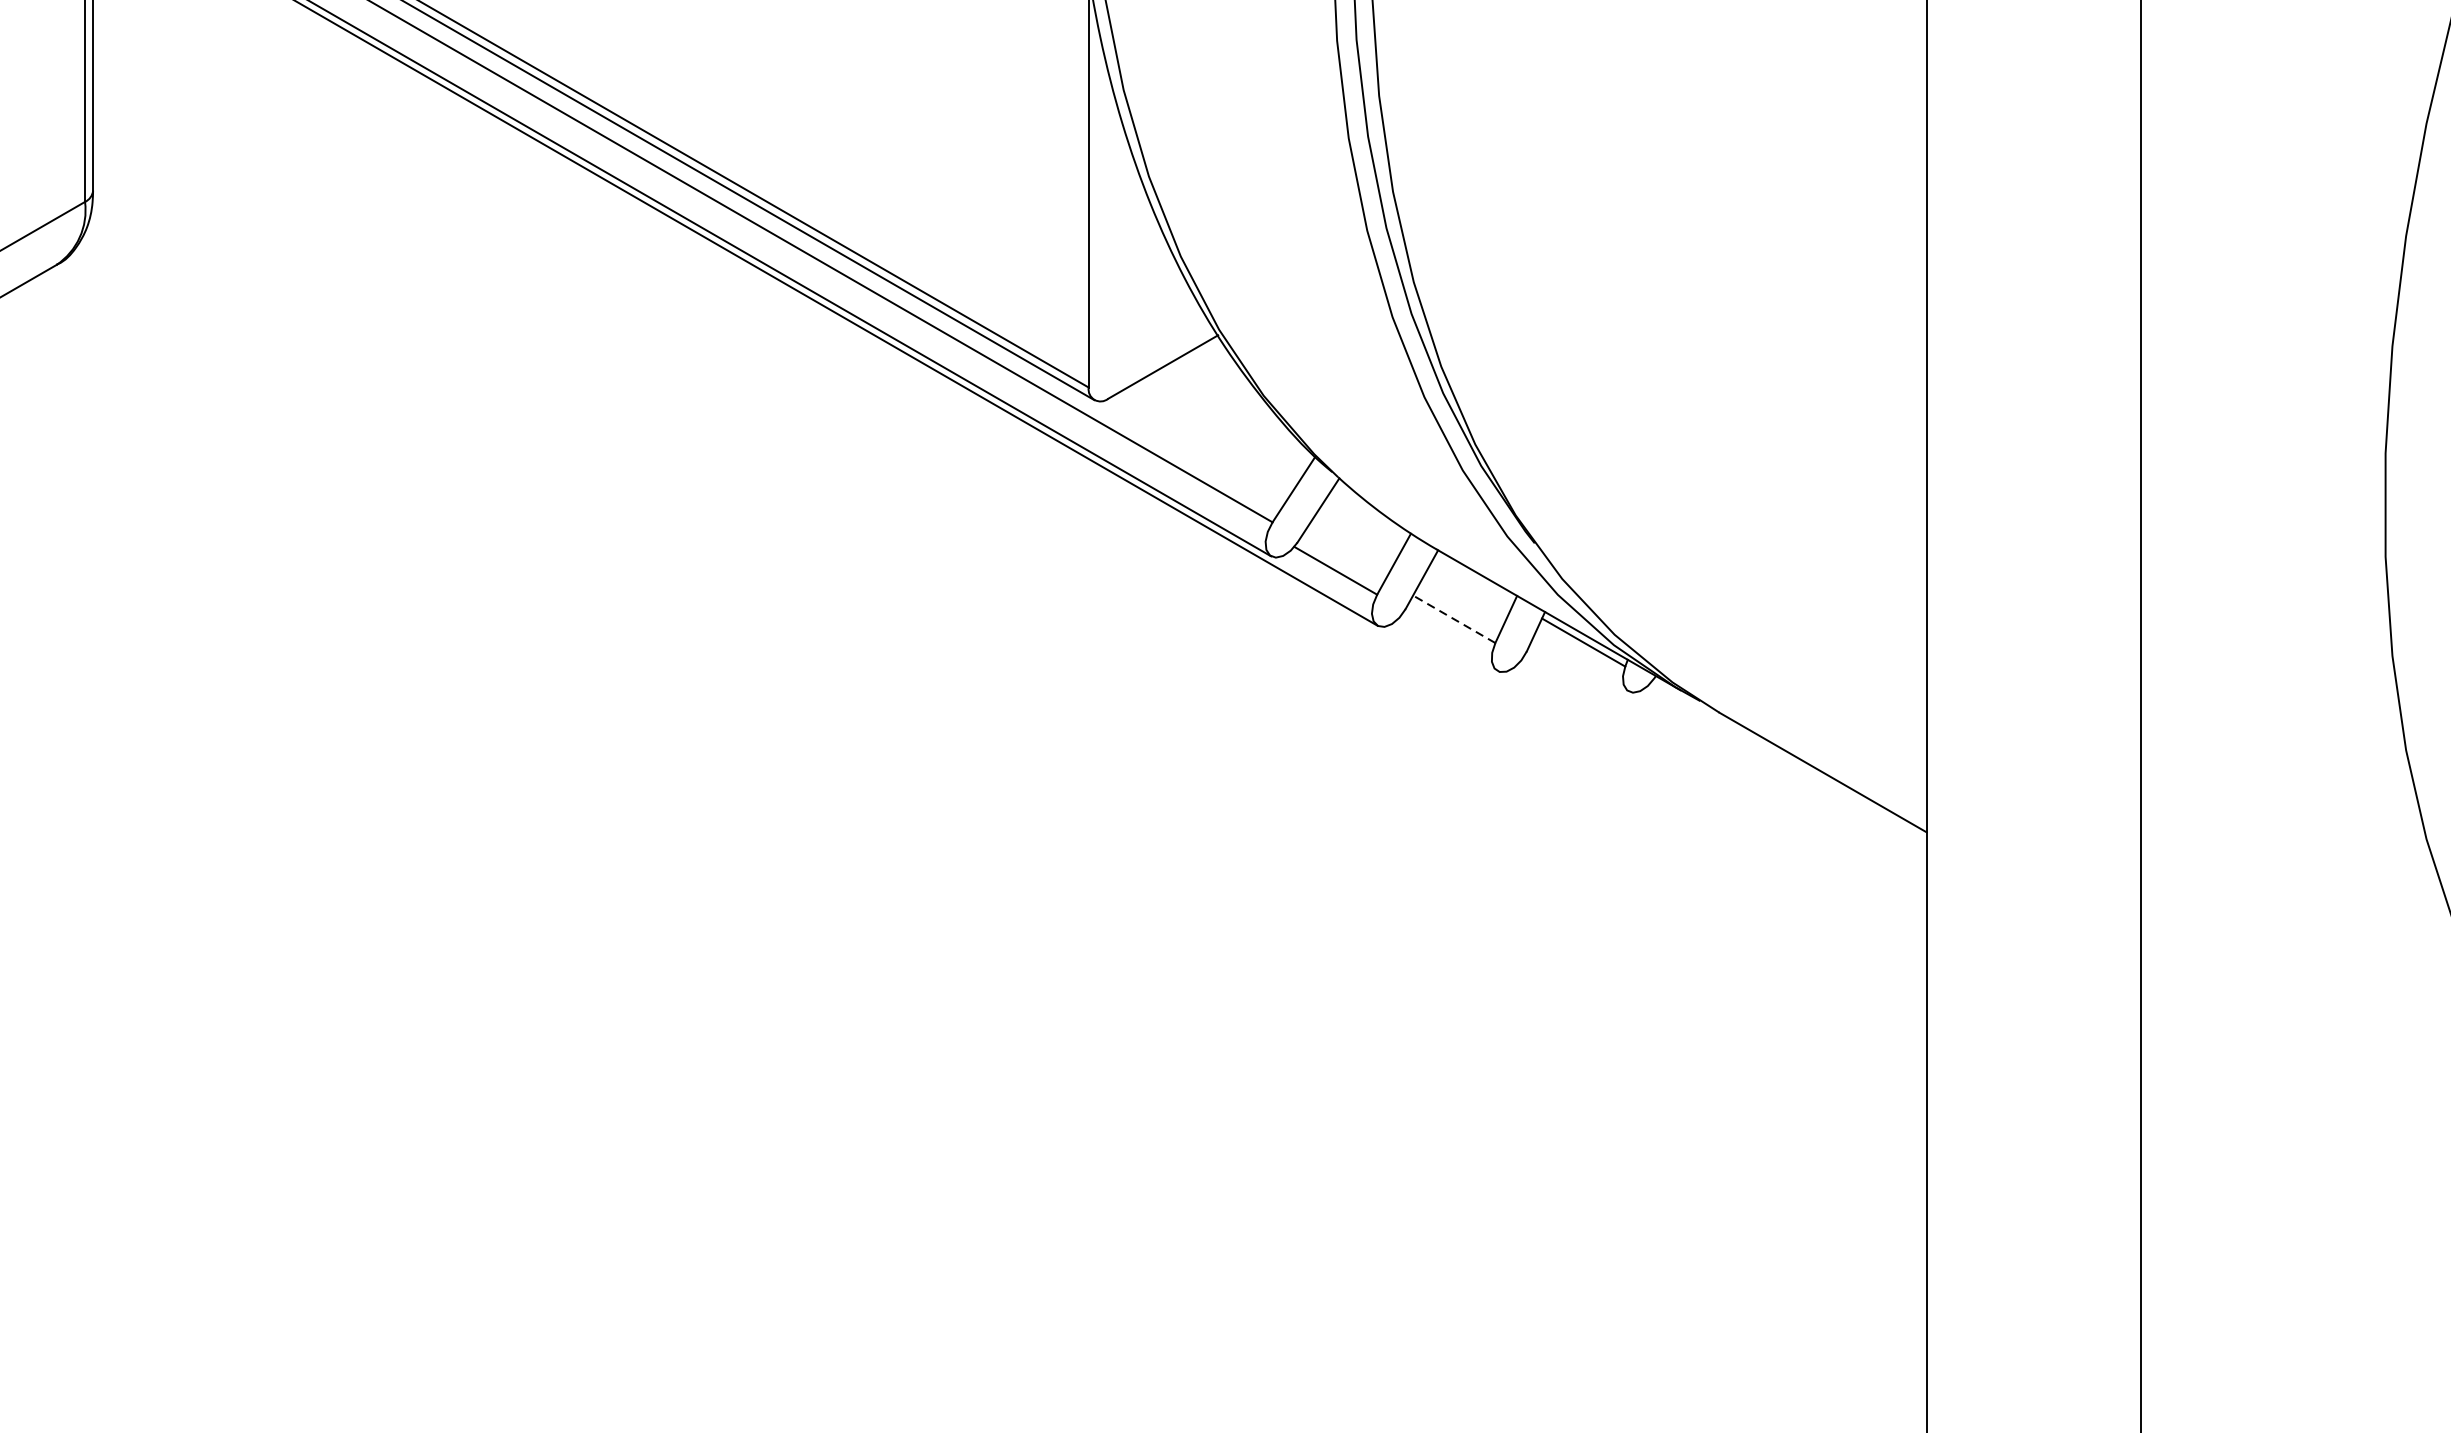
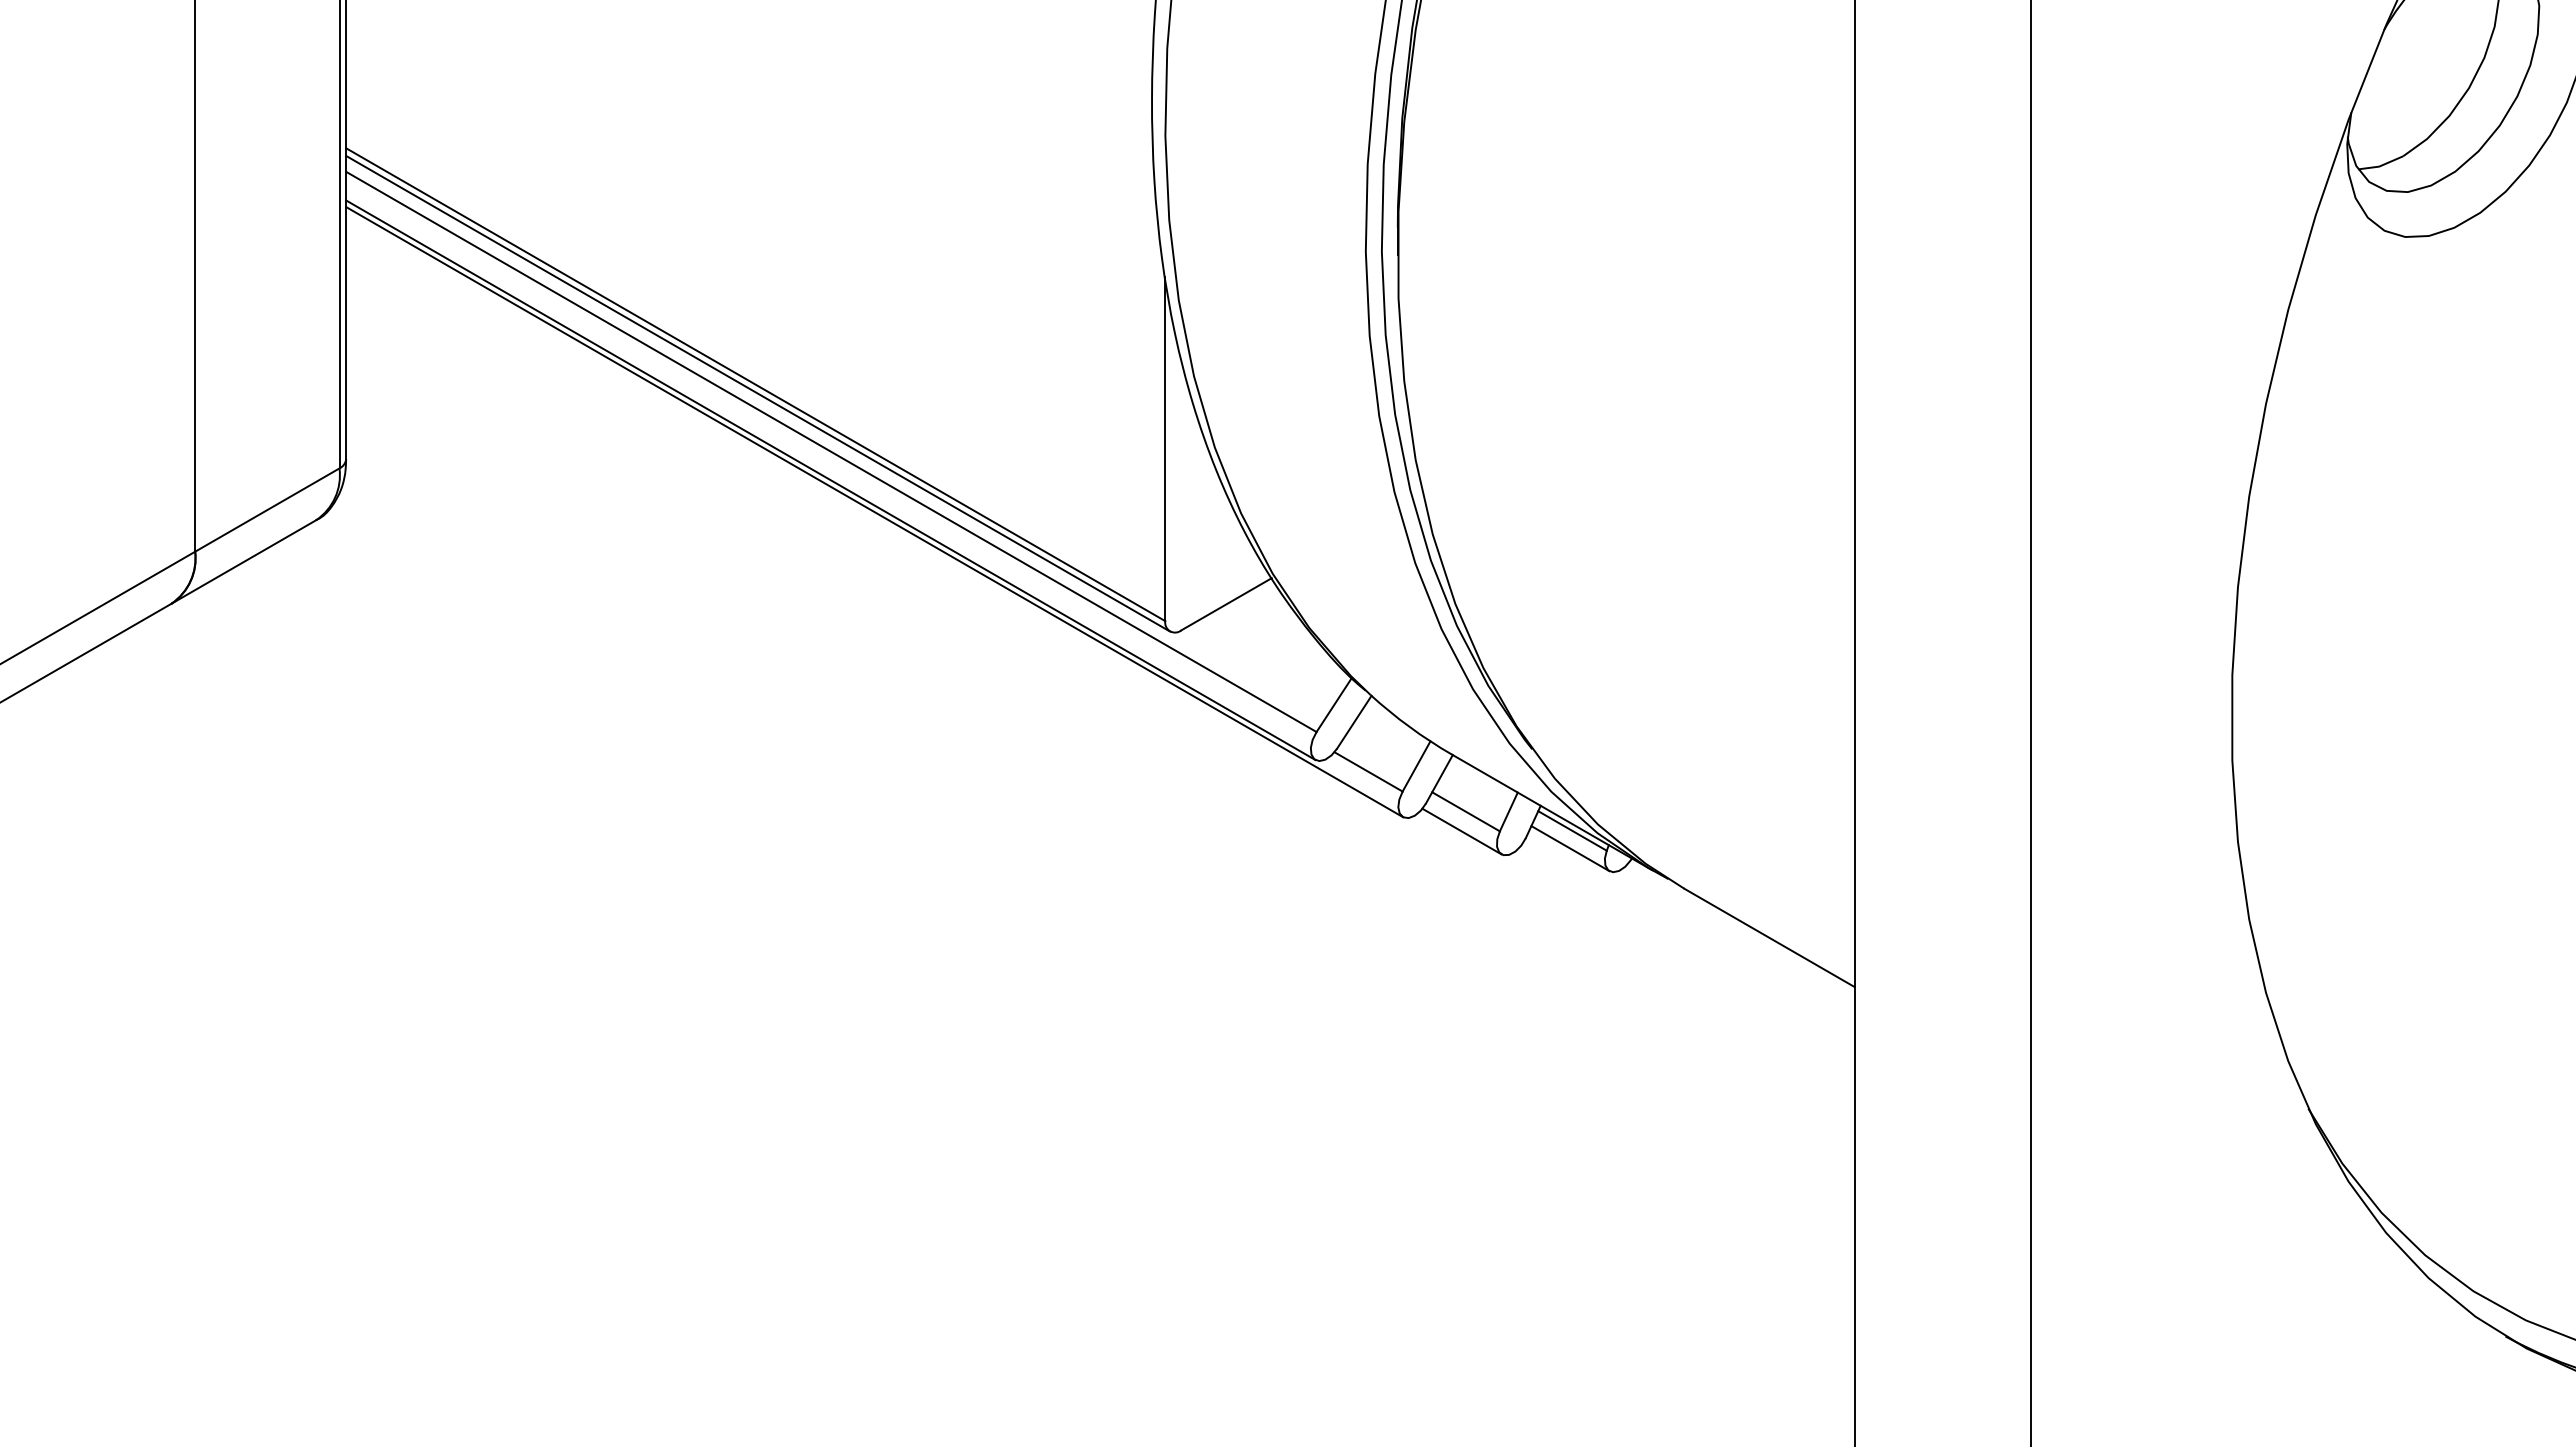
line: (1453, 618) -> (1465, 811), dashed -> solid
line: (1448, 643) -> (1461, 831), added
line: (1581, 663) -> (1570, 848), added

